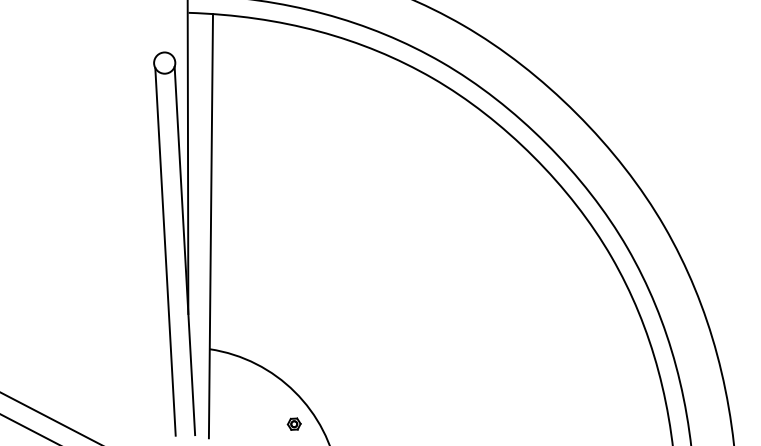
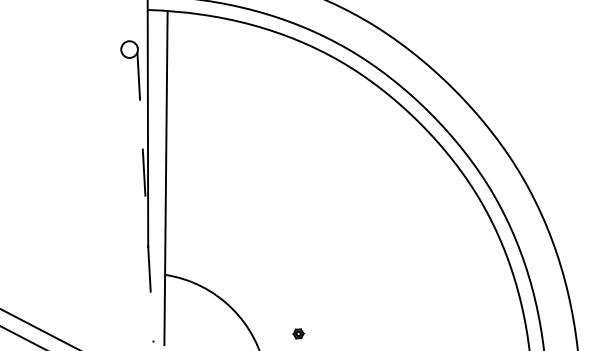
line: (165, 250) -> (130, 197), removed
line: (184, 252) -> (145, 198), solid -> dashed
part: (294, 423) -> (298, 333), moved

